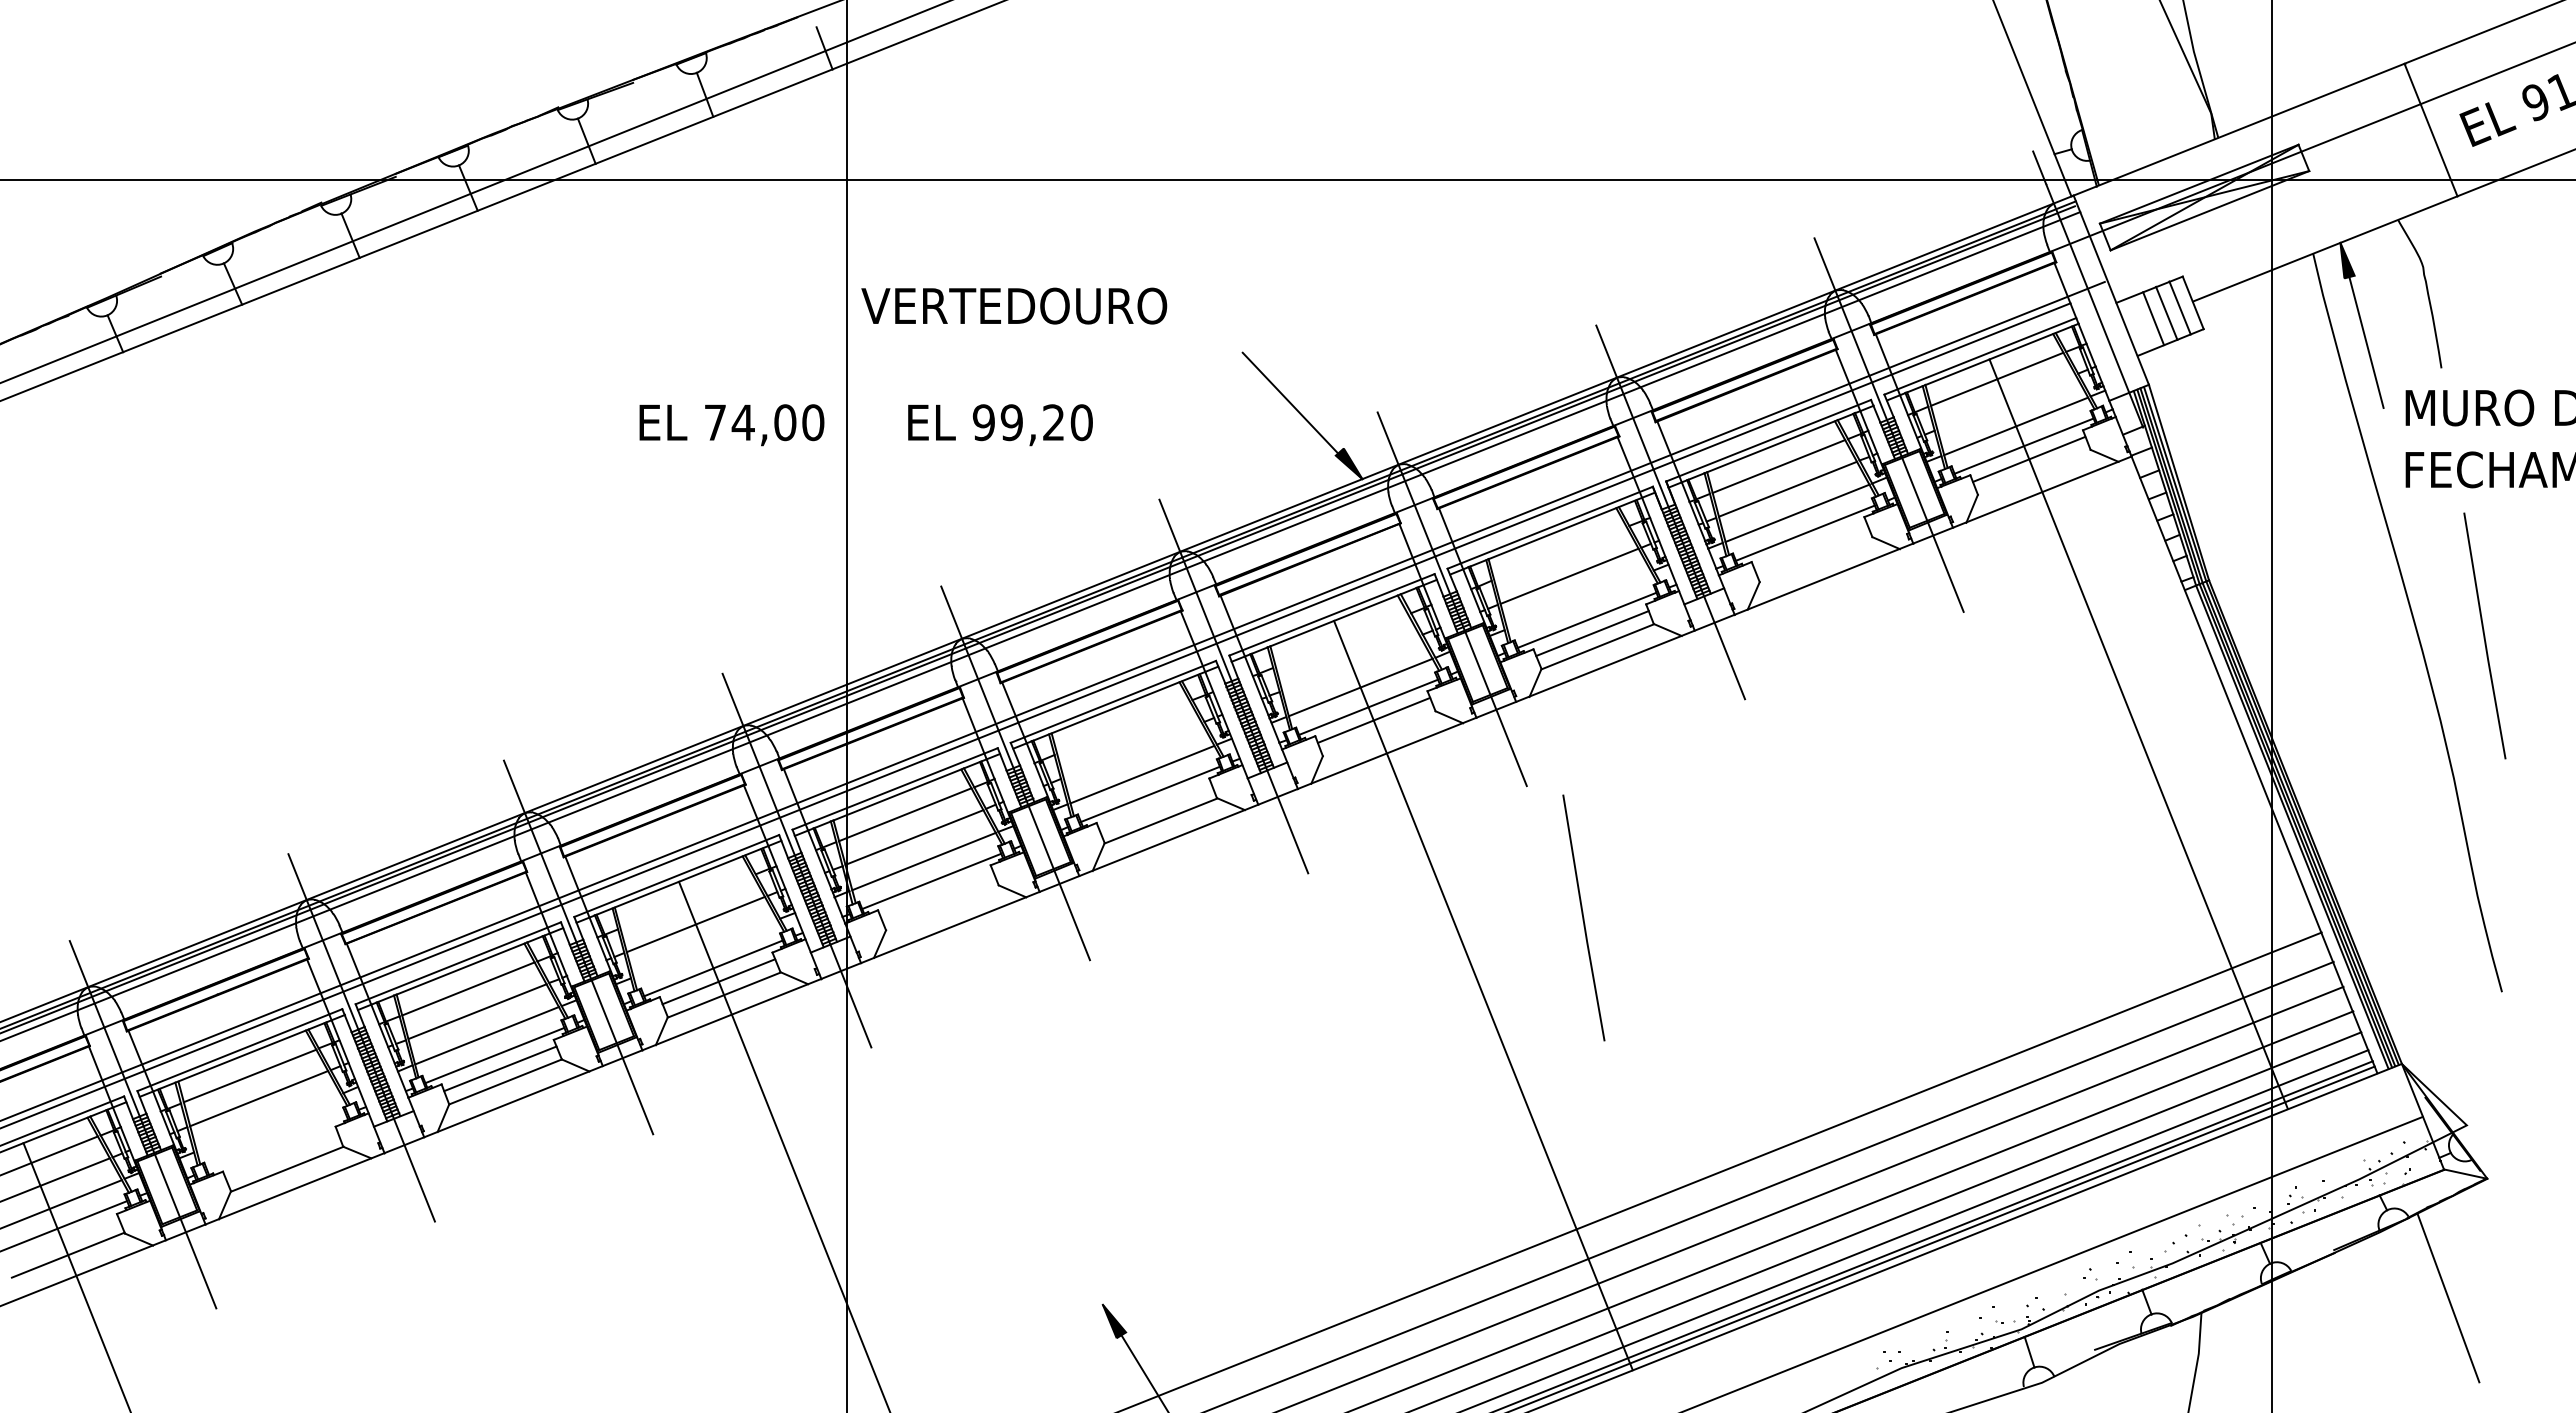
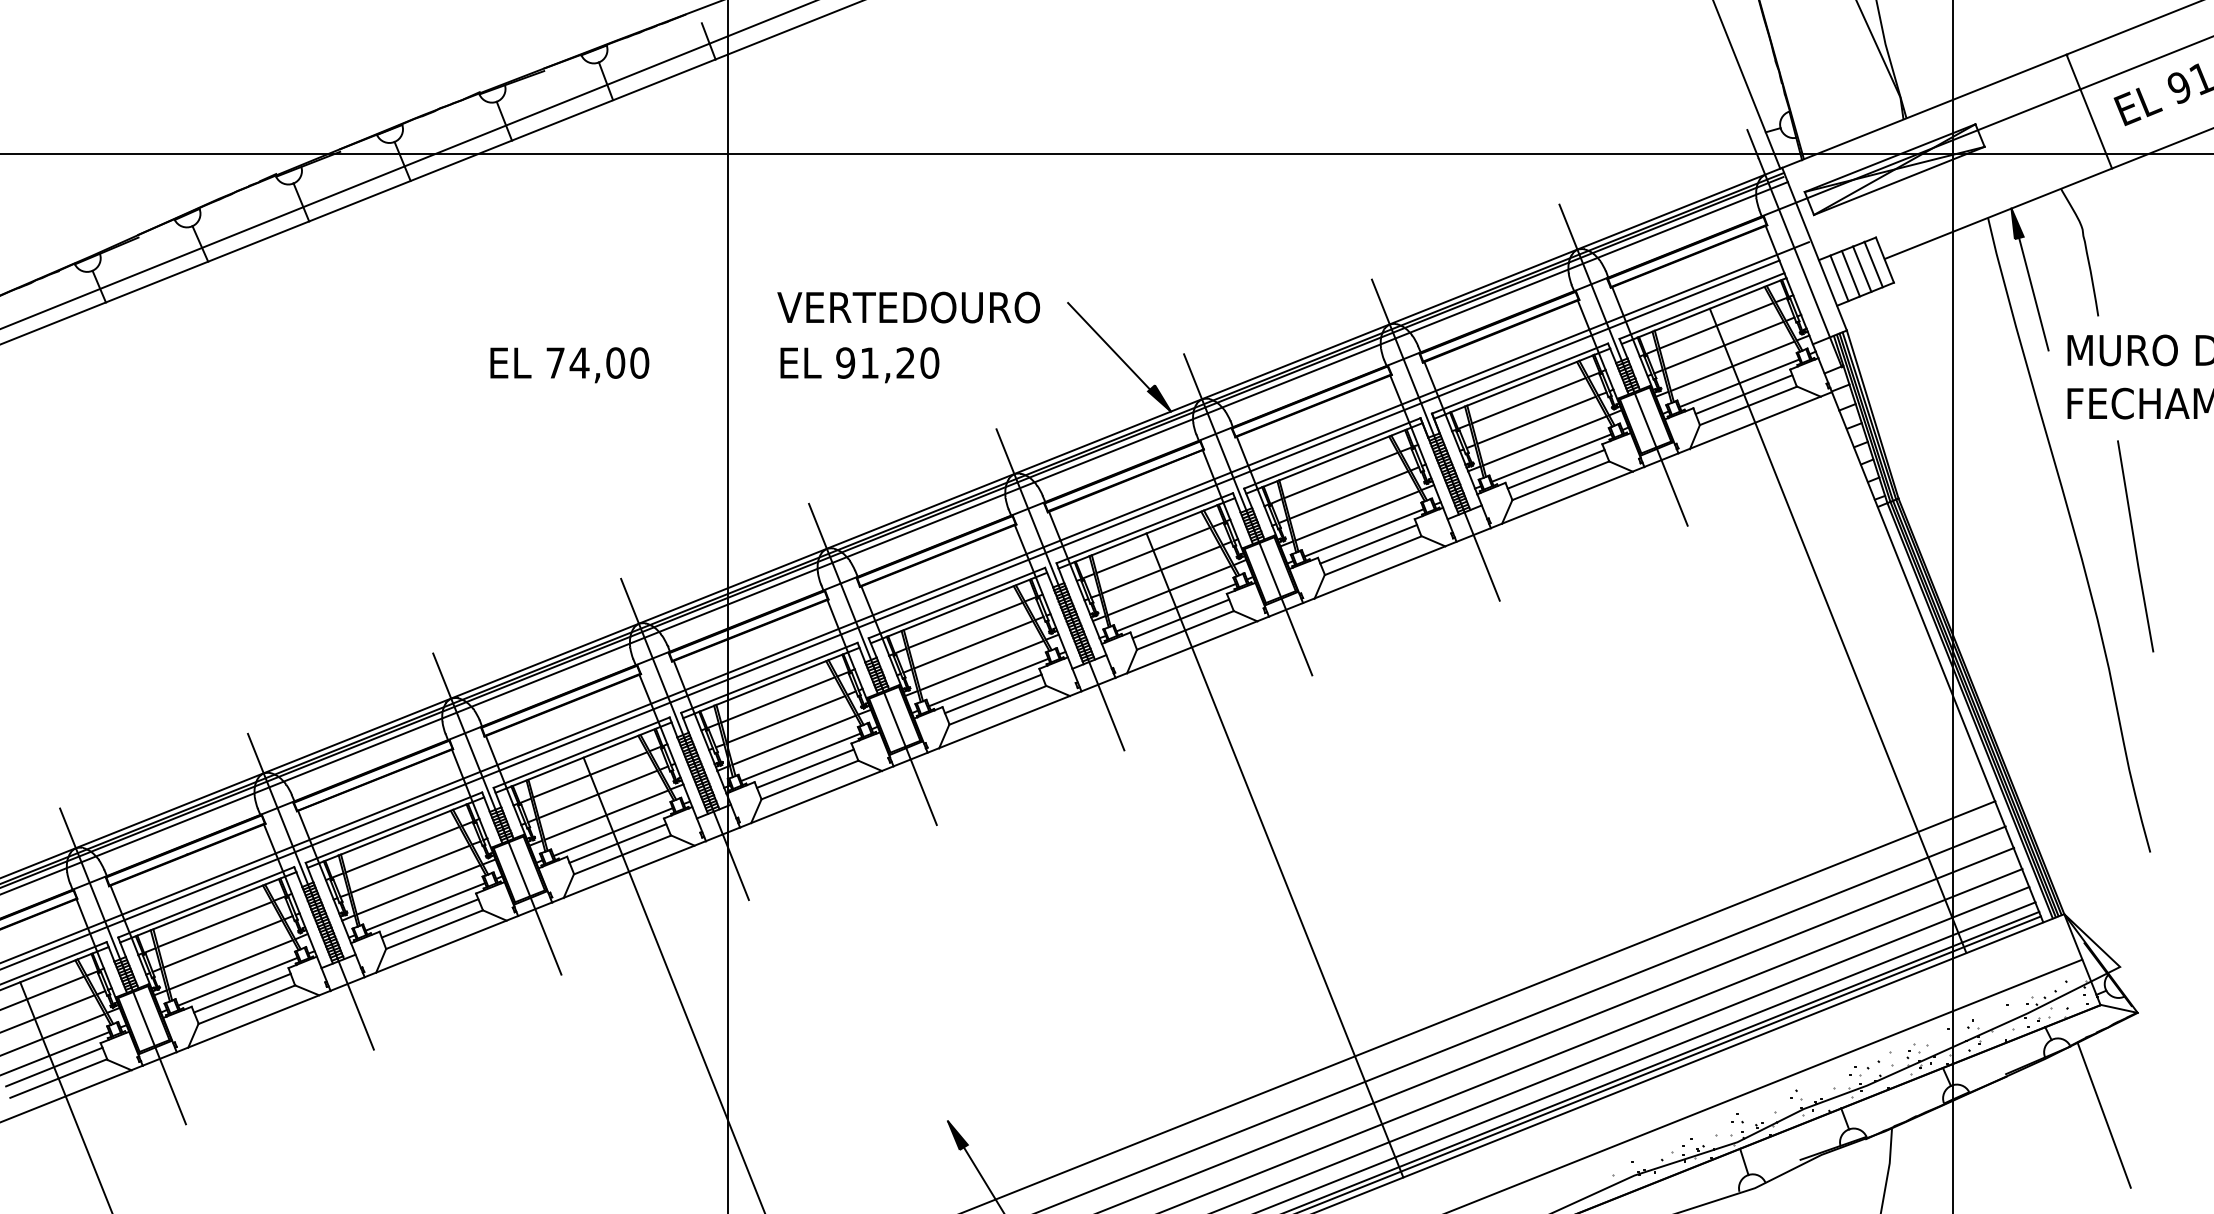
text: (1014, 305) -> (908, 307), moved
line: (2139, 323) -> (1838, 277), added
line: (2006, 401) -> (1724, 344), added
text: (1011, 422) -> (869, 362), 99,20 -> 91,20
text: (731, 425) -> (569, 365), moved
line: (2033, 472) -> (1747, 405), added
line: (1810, 545) -> (1556, 468), added
line: (1560, 552) -> (1341, 474), added
line: (1815, 559) -> (1560, 480), added
line: (1579, 600) -> (1357, 515), added
line: (1341, 640) -> (1152, 550), added
line: (1350, 662) -> (1160, 569), added
line: (1123, 727) -> (965, 625), added
line: (1378, 733) -> (1184, 630), added
line: (1132, 750) -> (973, 644), added
line: (1155, 807) -> (993, 693), added
line: (936, 894) -> (804, 768), added
line: (686, 901) -> (590, 774), added
line: (942, 907) -> (810, 779), added
line: (1583, 917) -> (1360, 788), removed
line: (705, 948) -> (606, 814), added
line: (268, 1122) -> (230, 964), added
line: (276, 1142) -> (237, 981), added
line: (281, 1155) -> (242, 992), added
line: (63, 1241) -> (54, 1066), added

